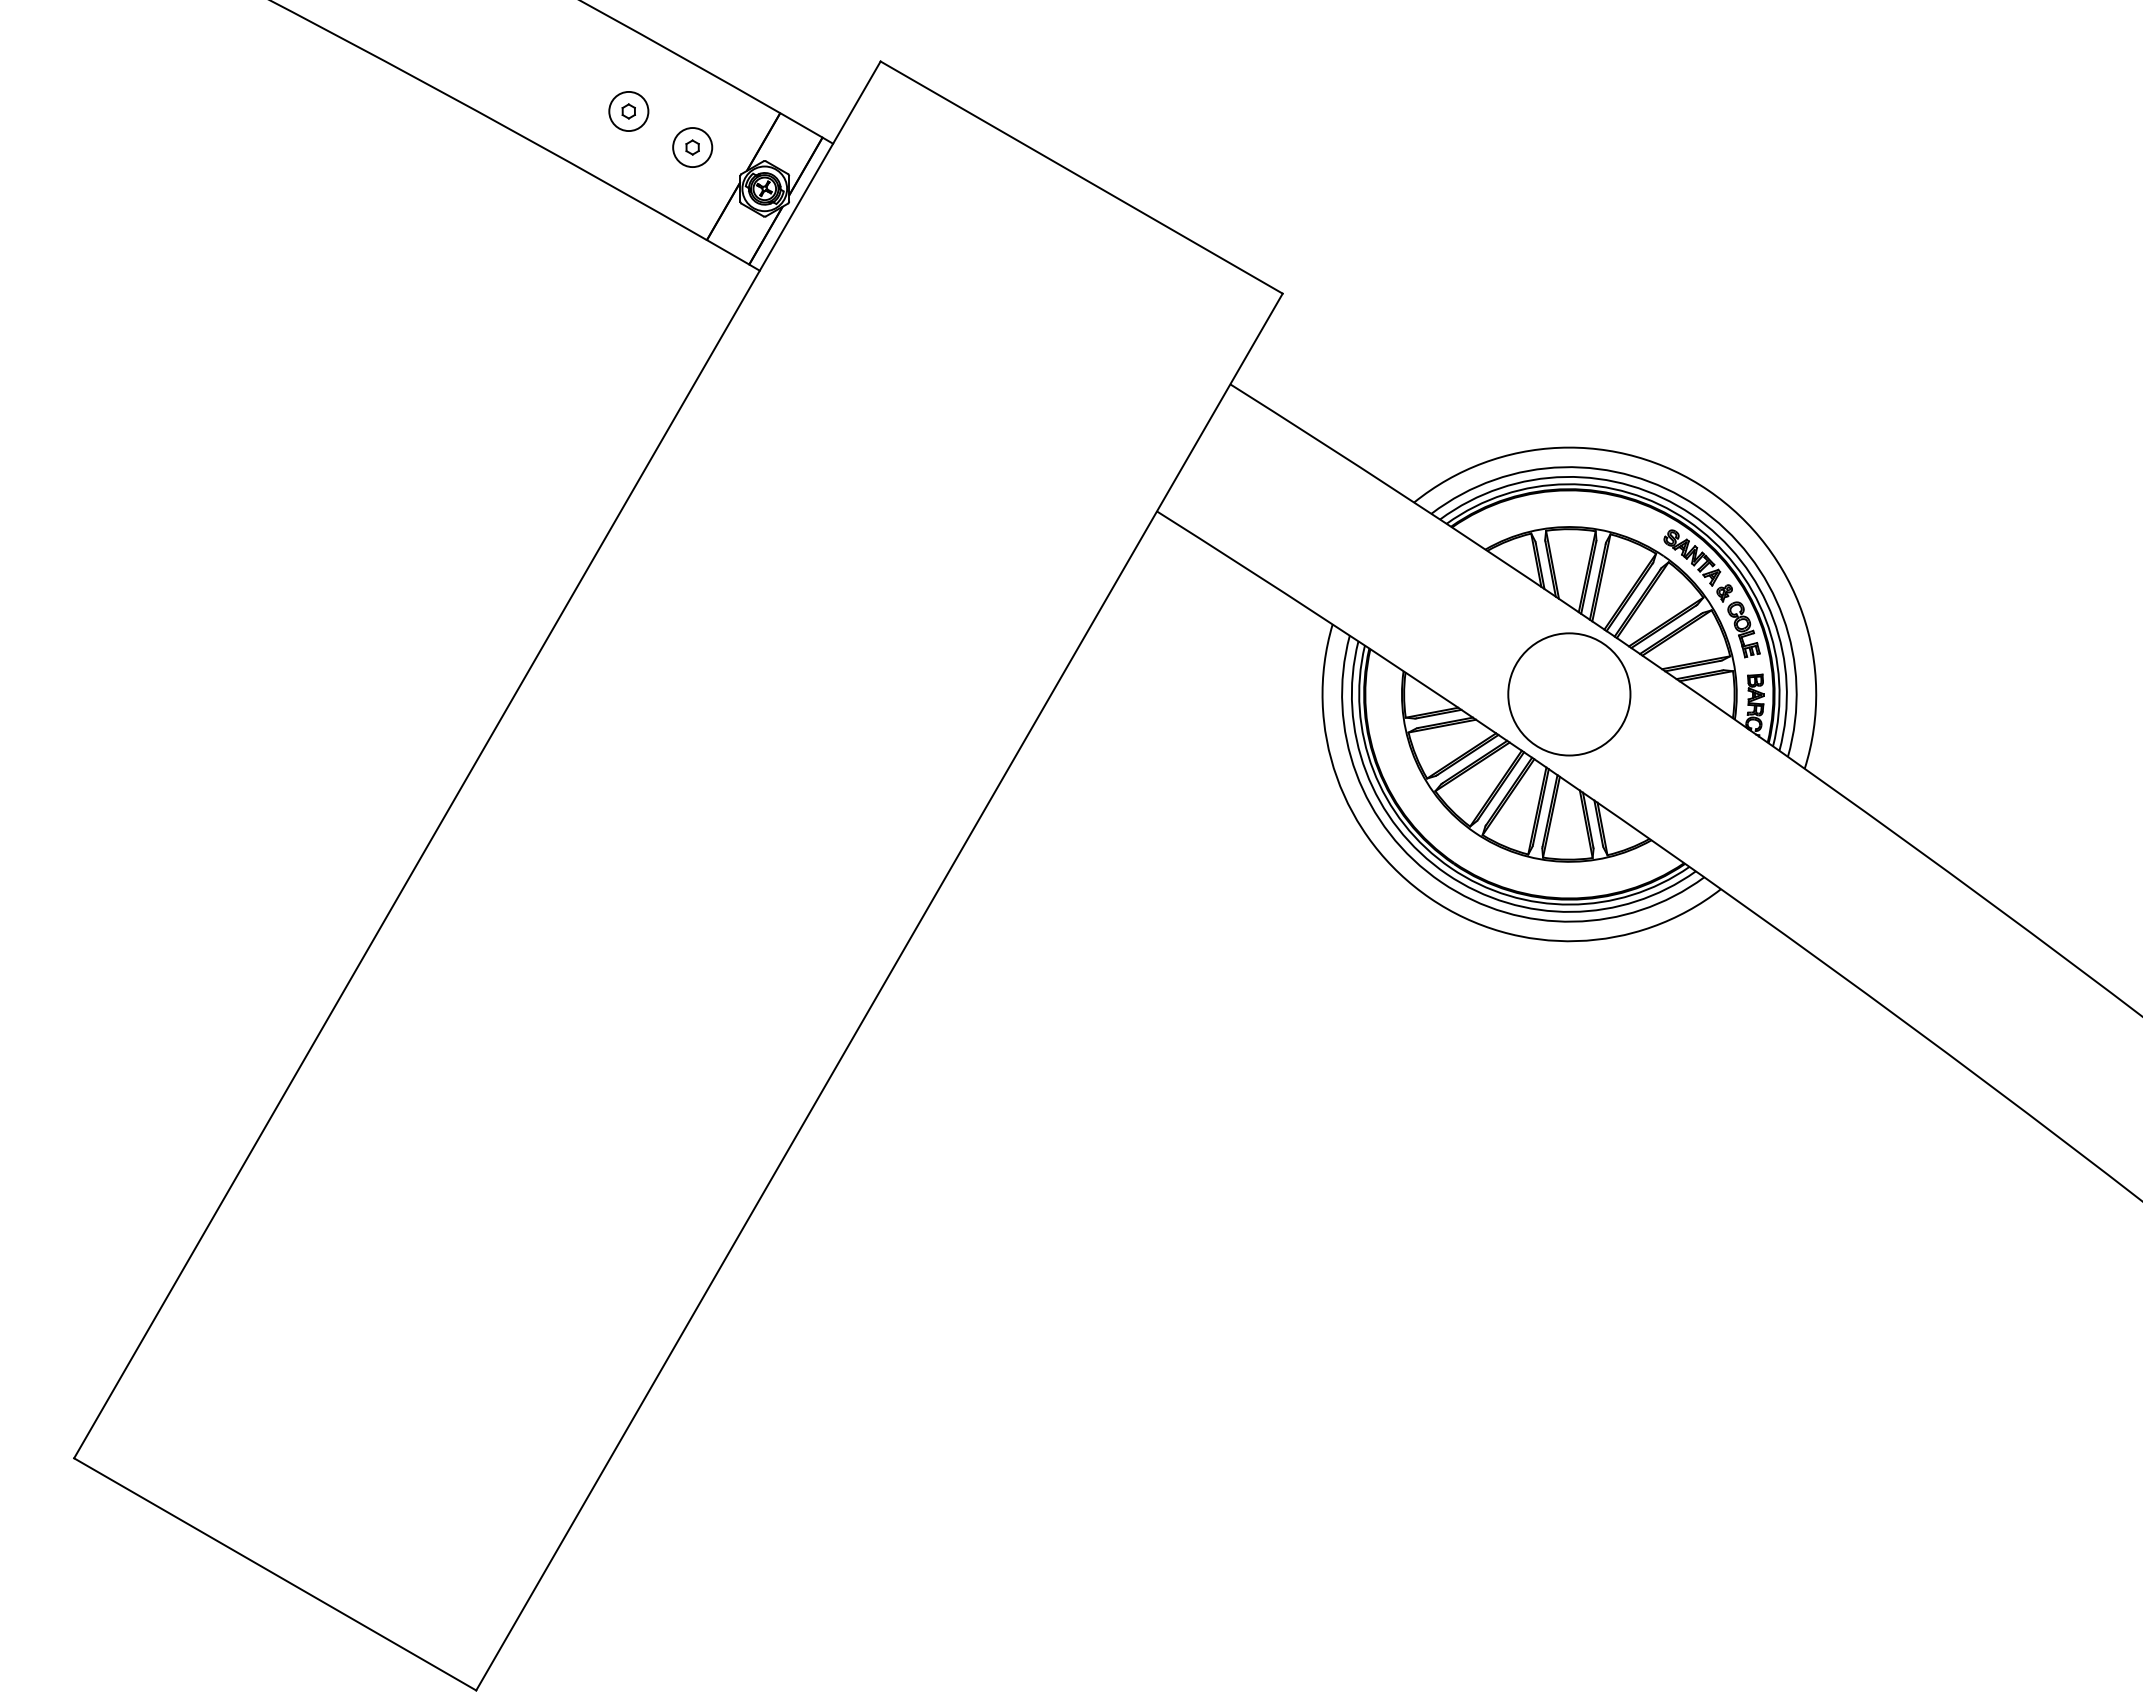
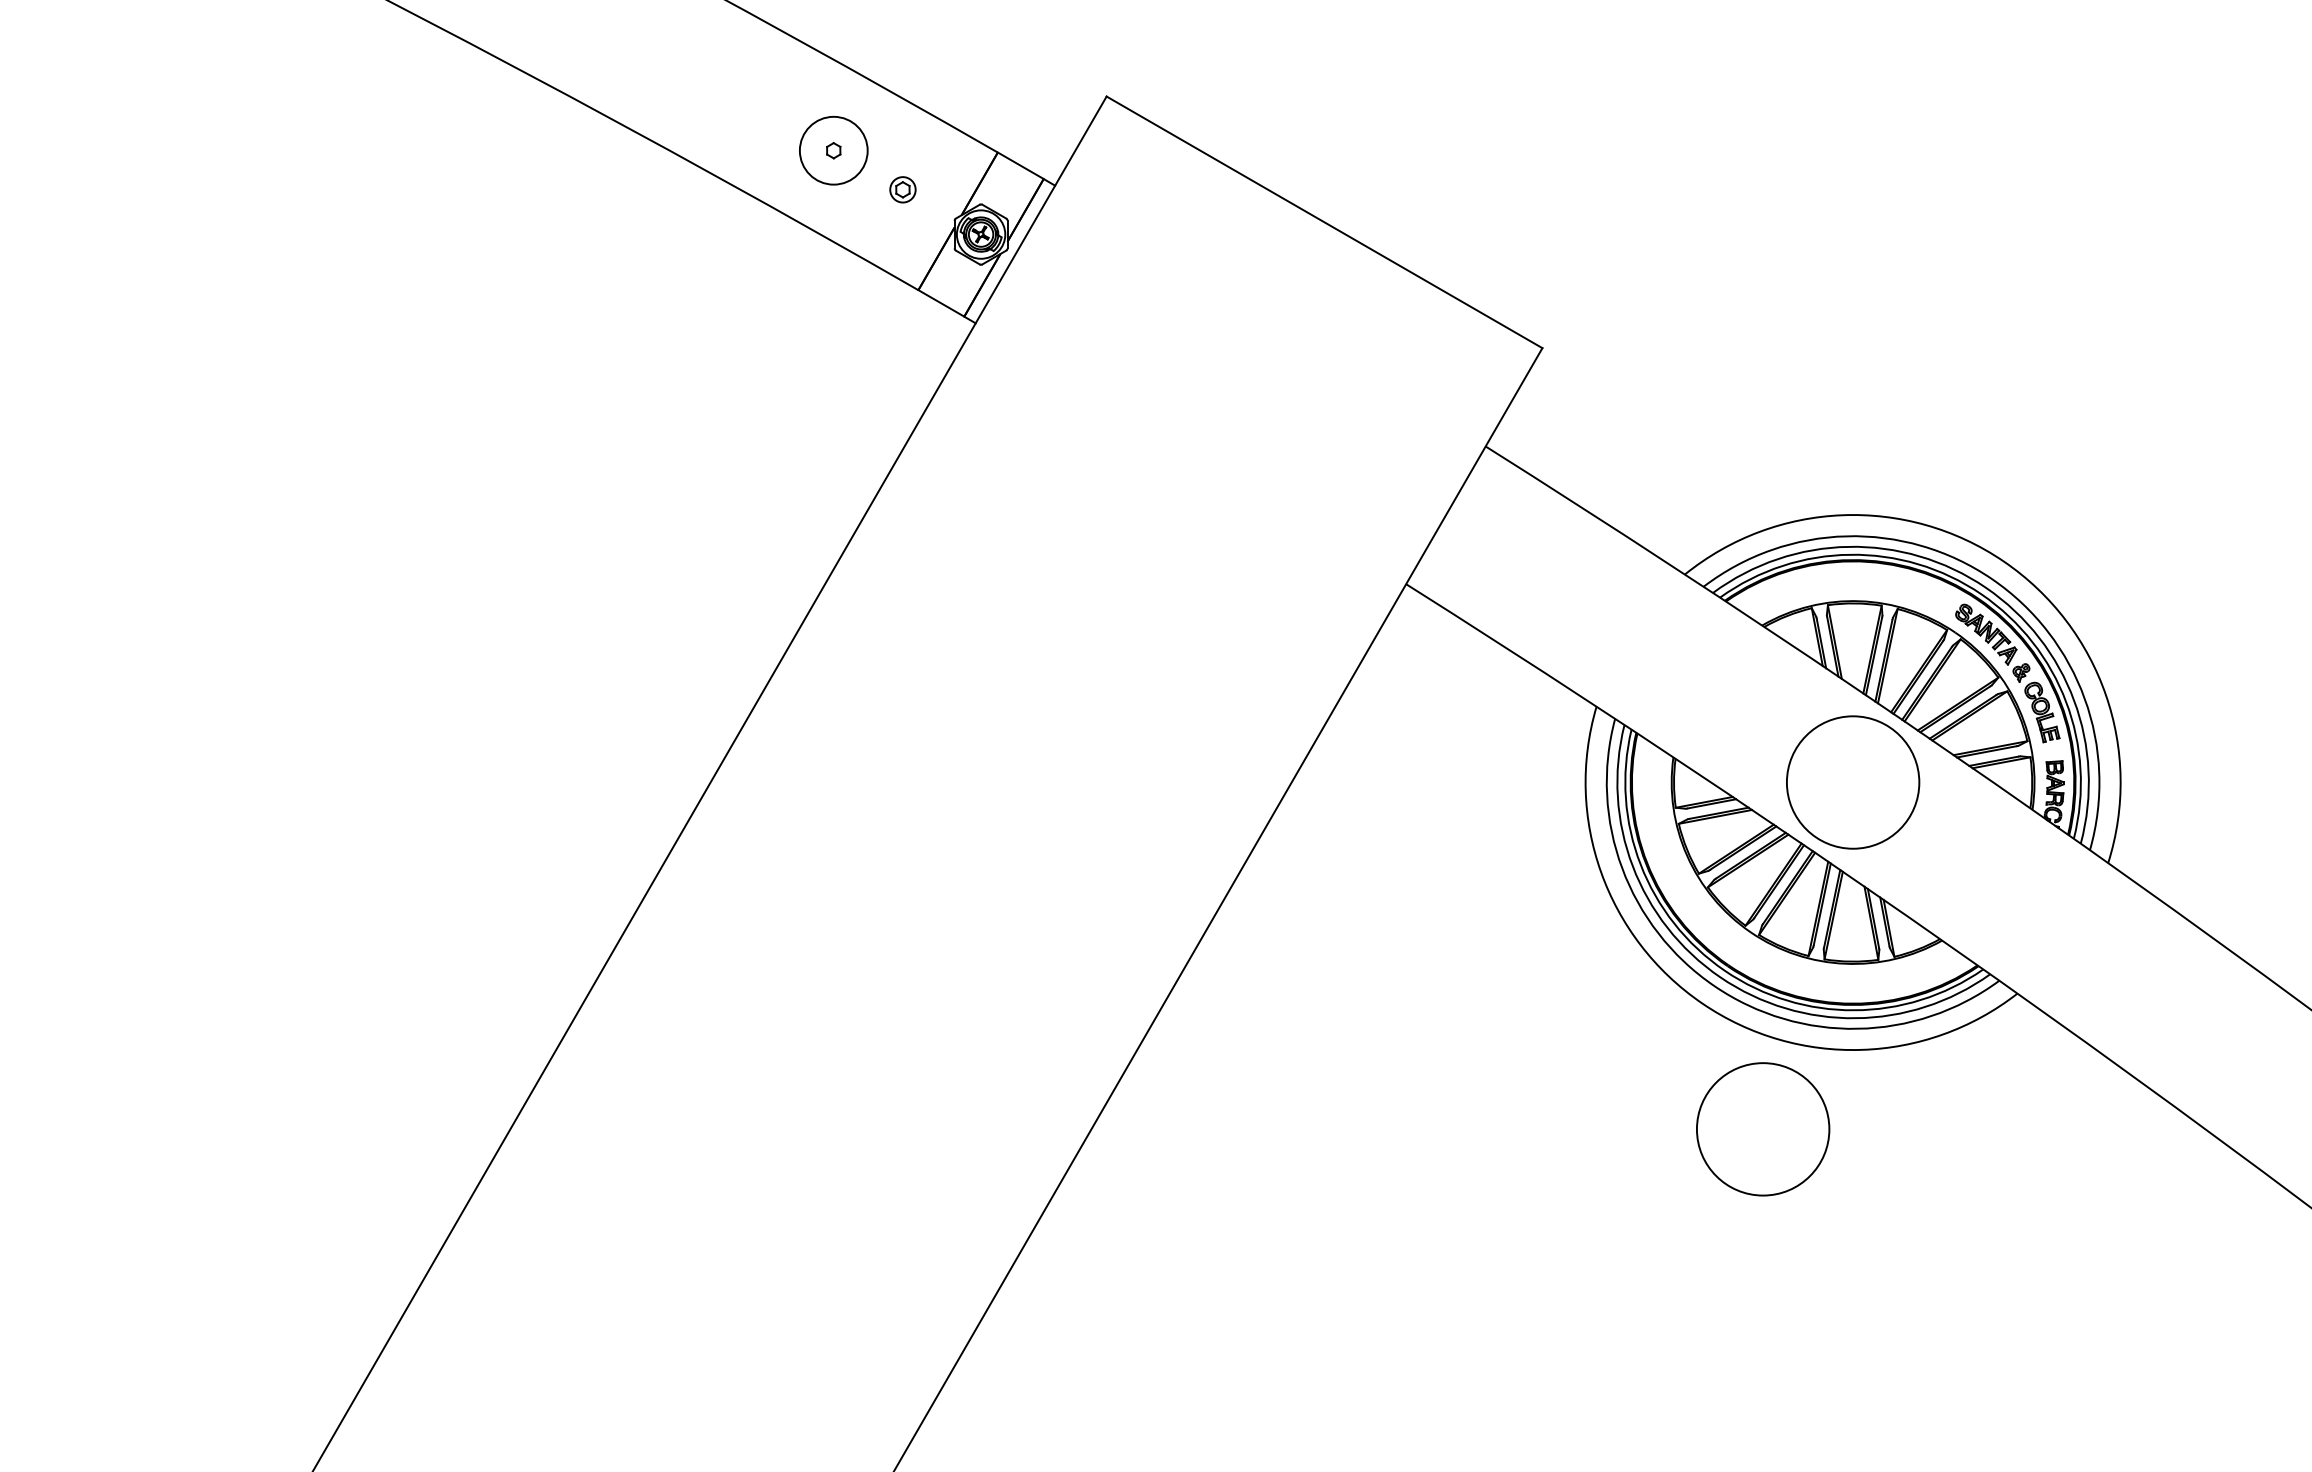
circle: (628, 111) -> (833, 150), size x1.6
circle: (692, 147) -> (902, 189), size x0.6
circle: (1486, 1014) -> (1763, 1129), added

